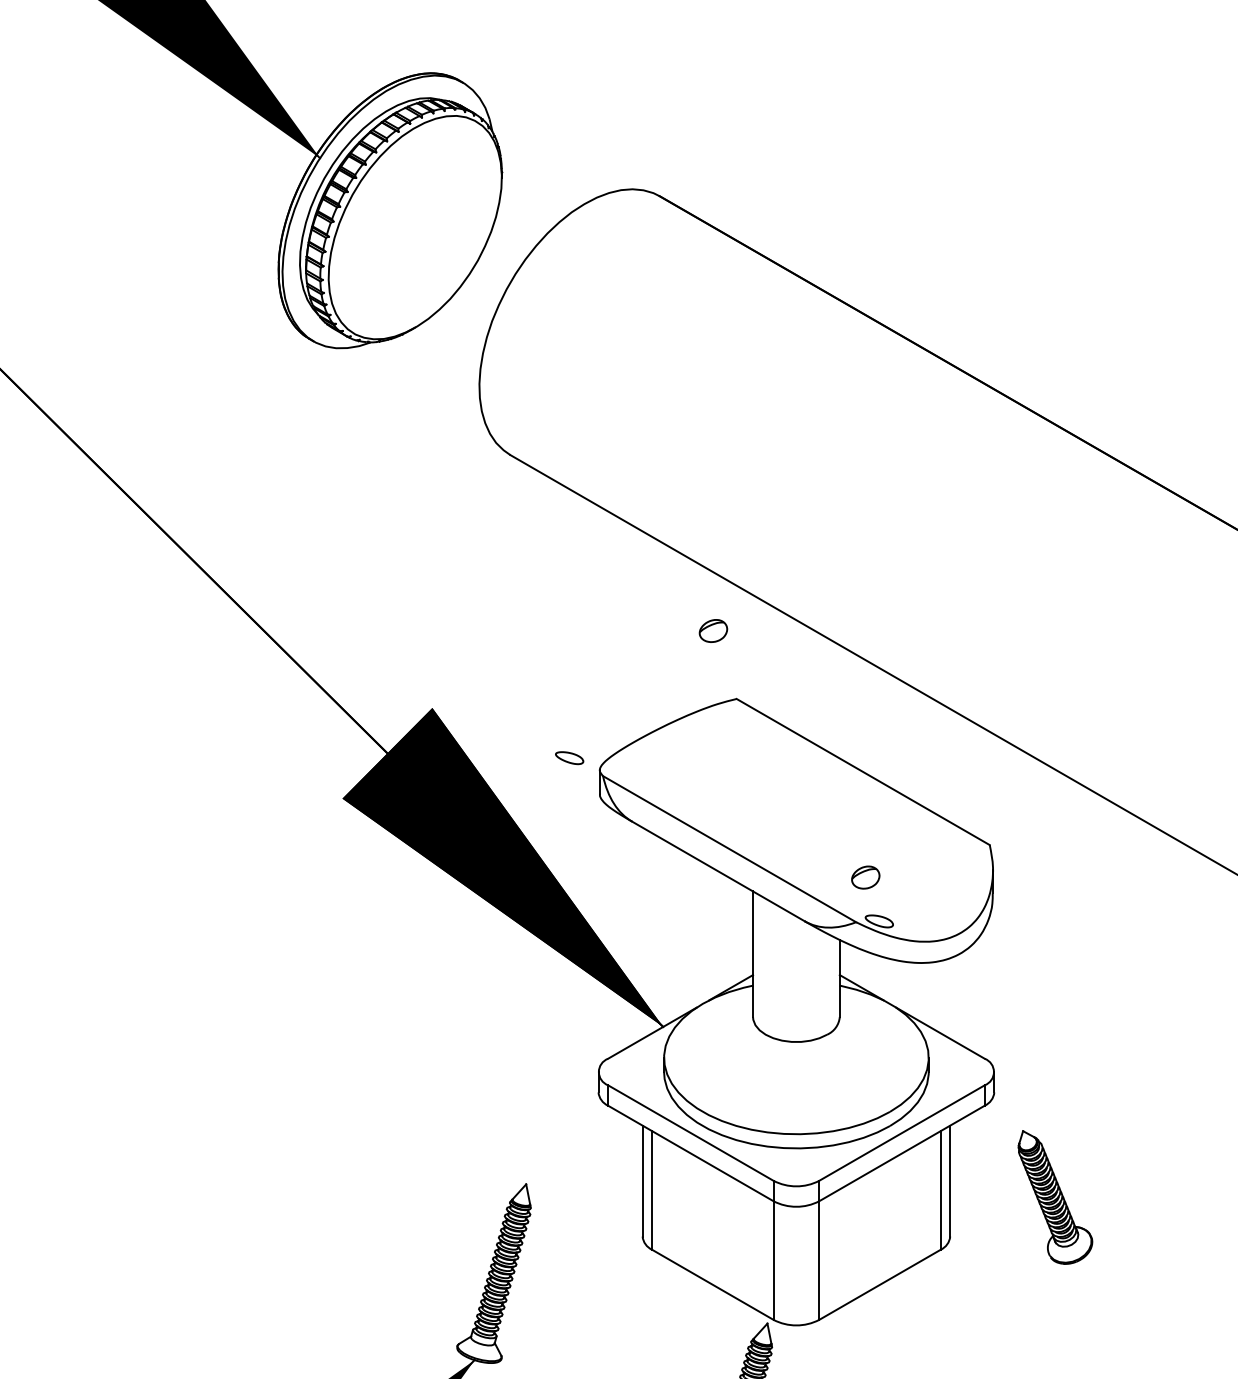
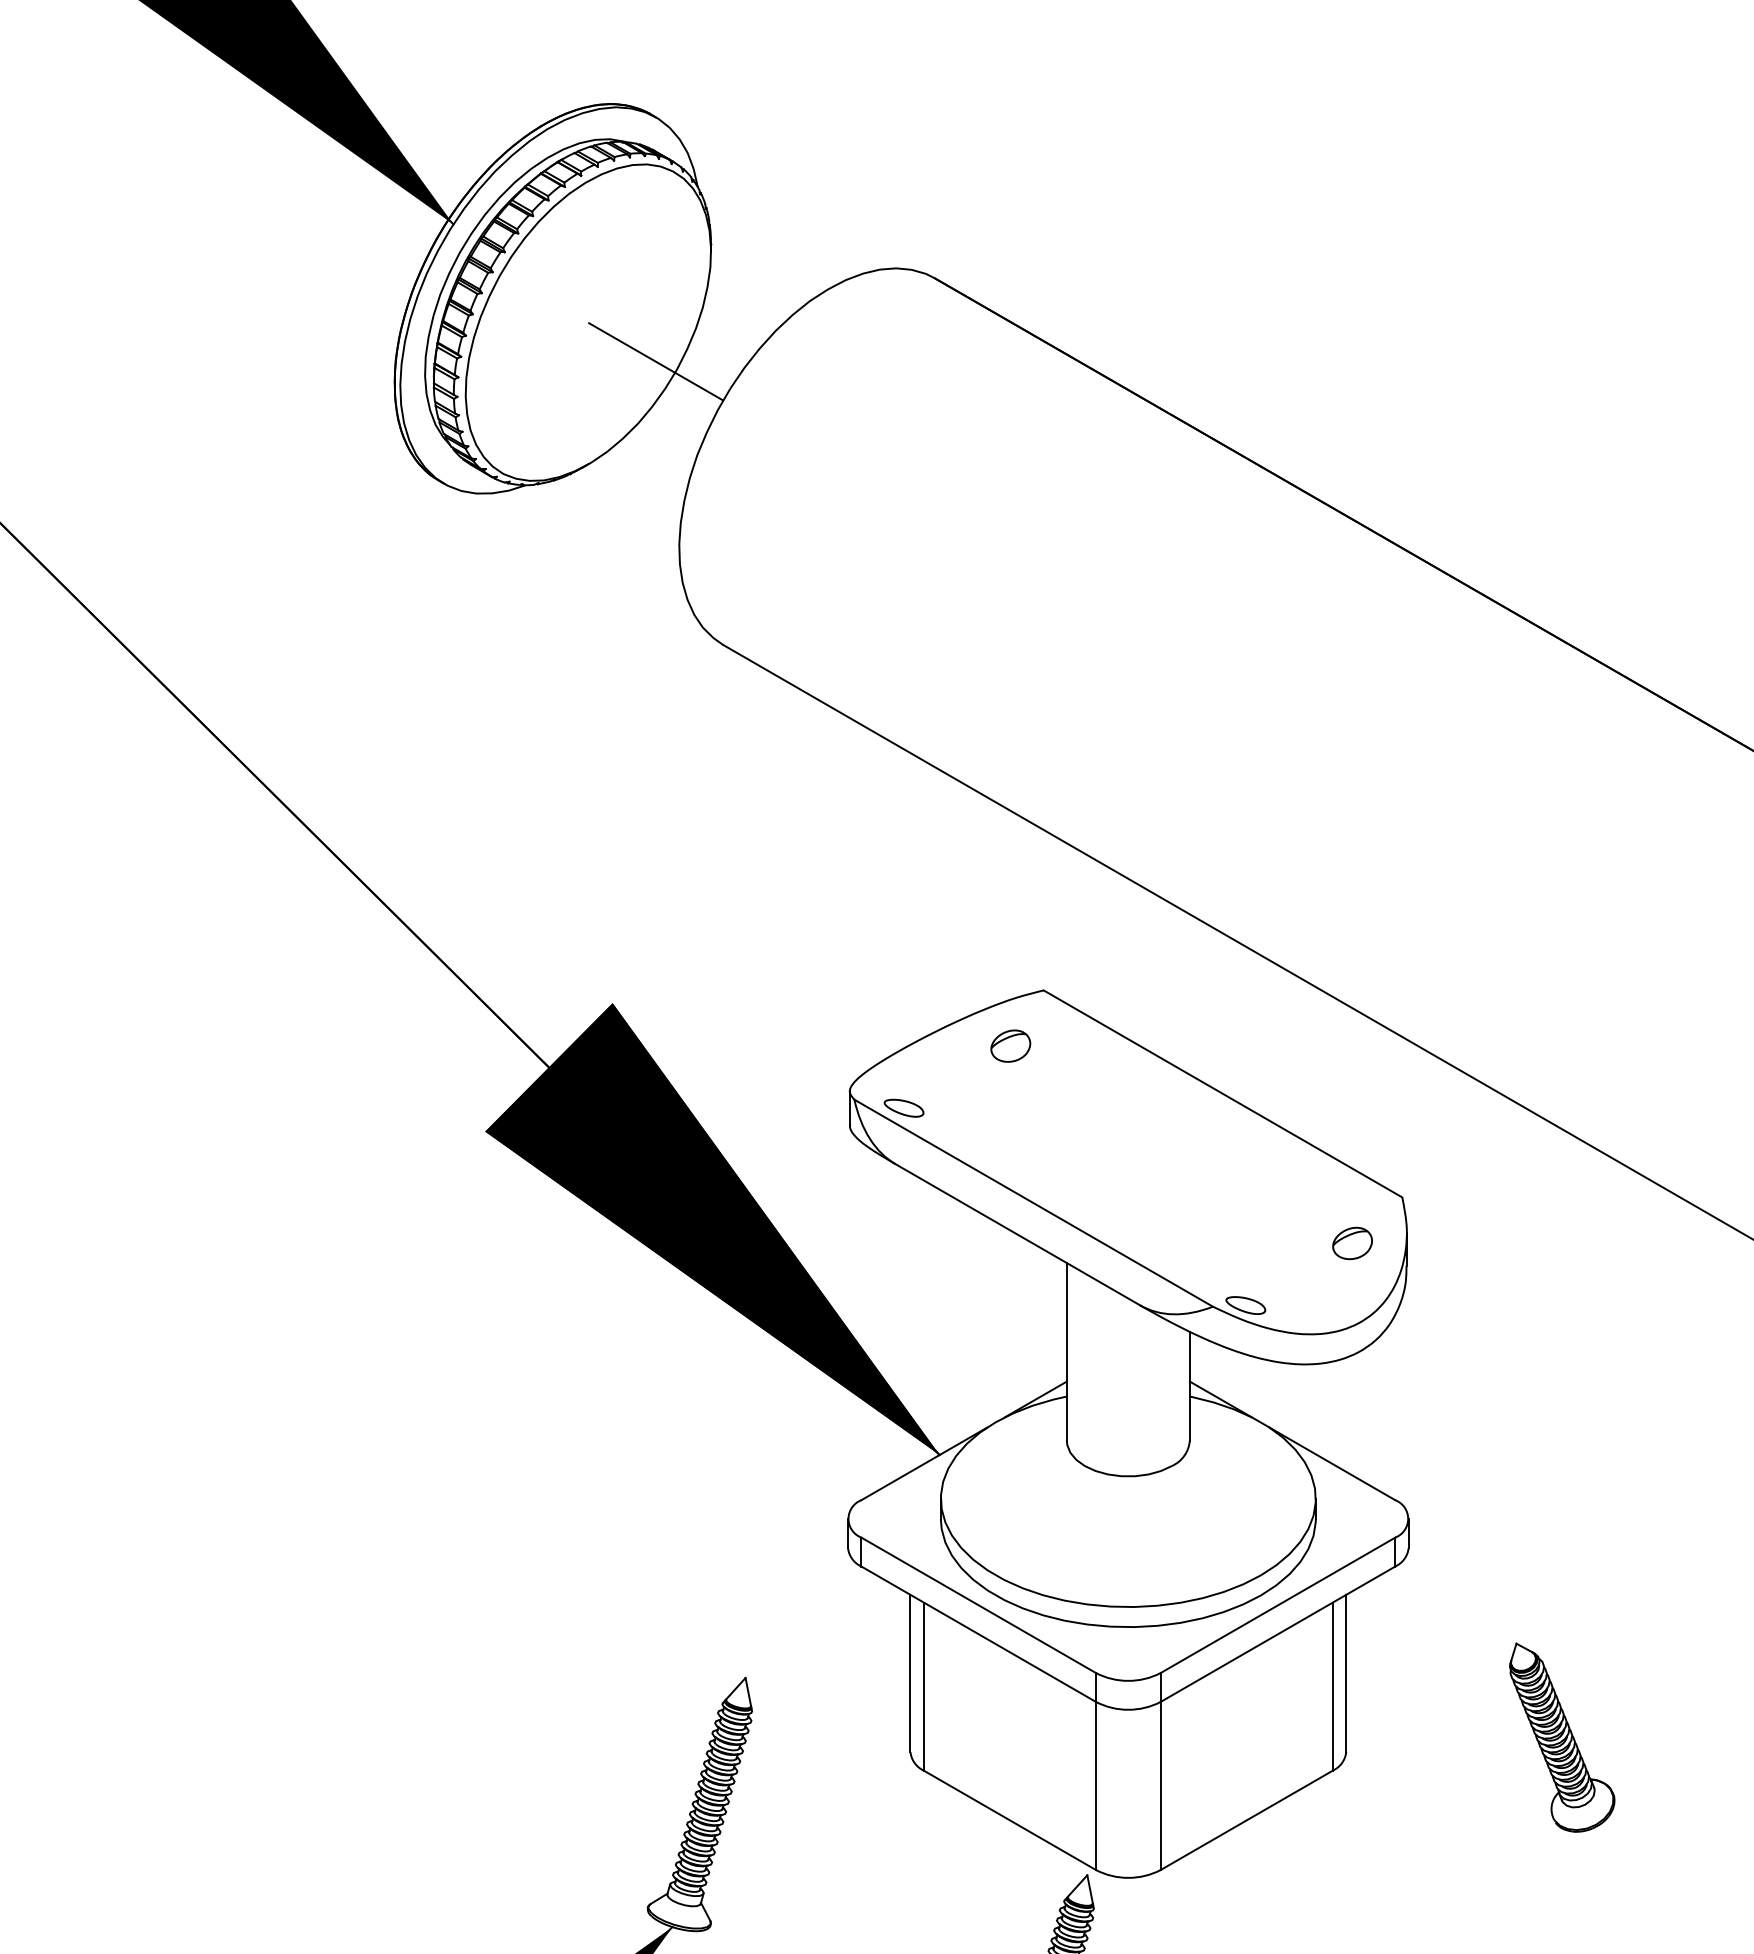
line: (462, 255) -> (655, 361), added
part: (713, 630) -> (1010, 1045), moved
part: (569, 757) -> (903, 1107), moved
part: (865, 877) -> (1352, 1243), moved
part: (1055, 1197) -> (1562, 1737), moved

